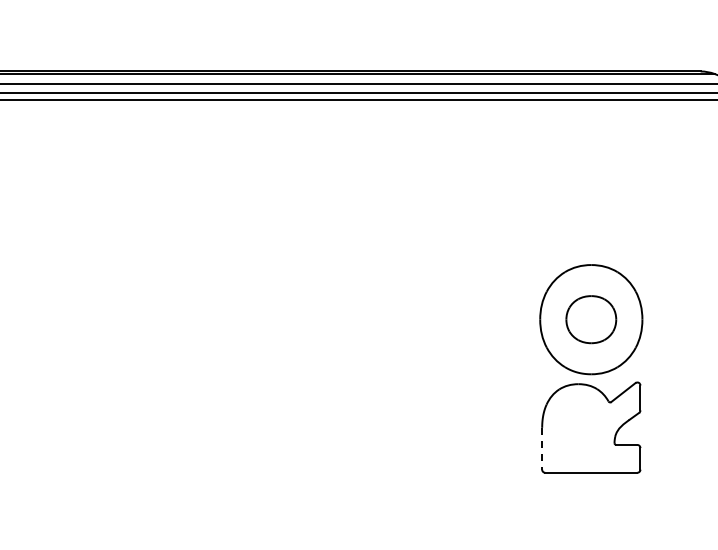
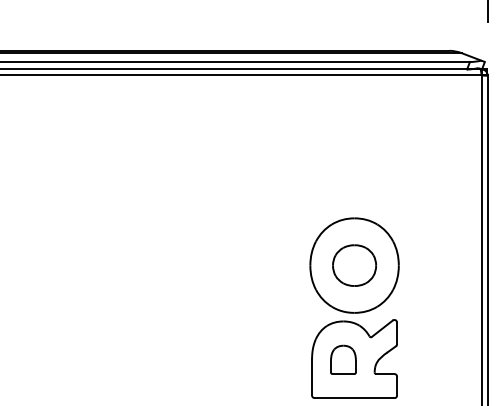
part: (578, 428) -> (343, 359), added
line: (542, 448) -> (312, 377), dashed -> solid

